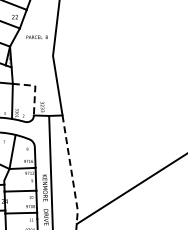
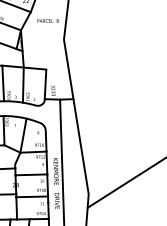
line: (35, 88) -> (46, 72), dashed -> solid
line: (71, 170) -> (82, 154), dashed -> solid

